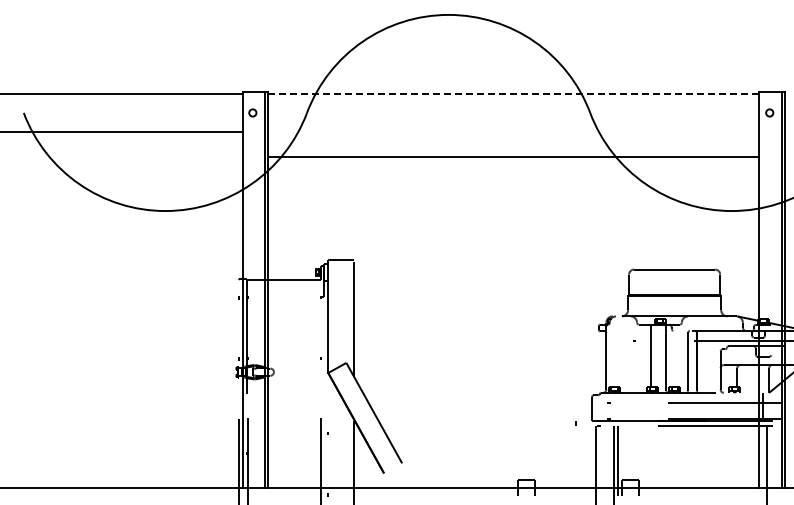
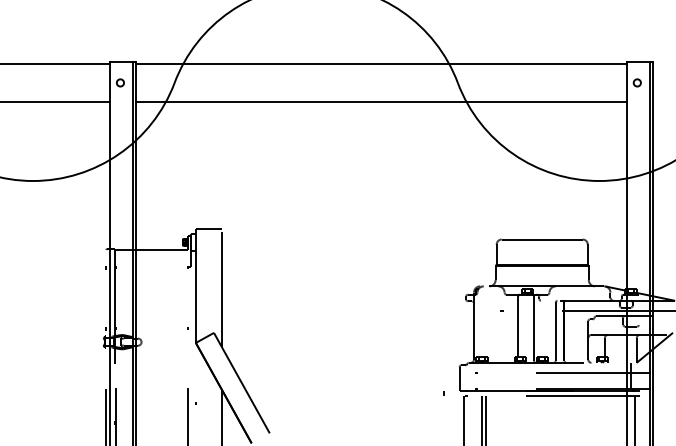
line: (513, 93) -> (381, 63), dashed -> solid
line: (513, 157) -> (381, 102), moved

